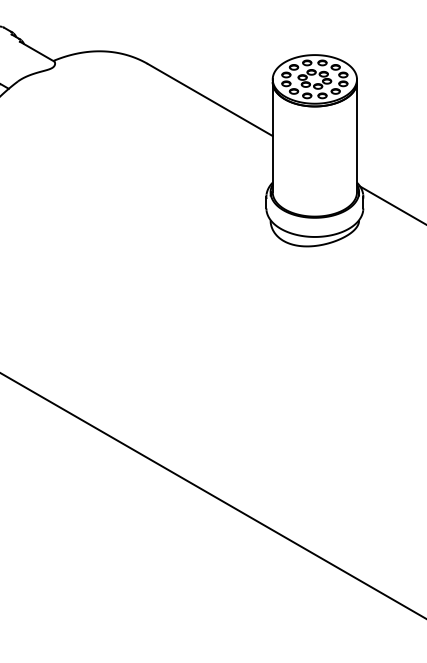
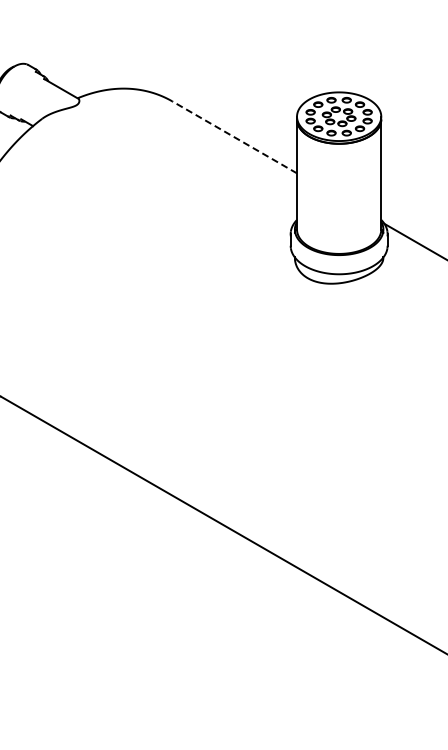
line: (210, 100) -> (234, 137), solid -> dashed

